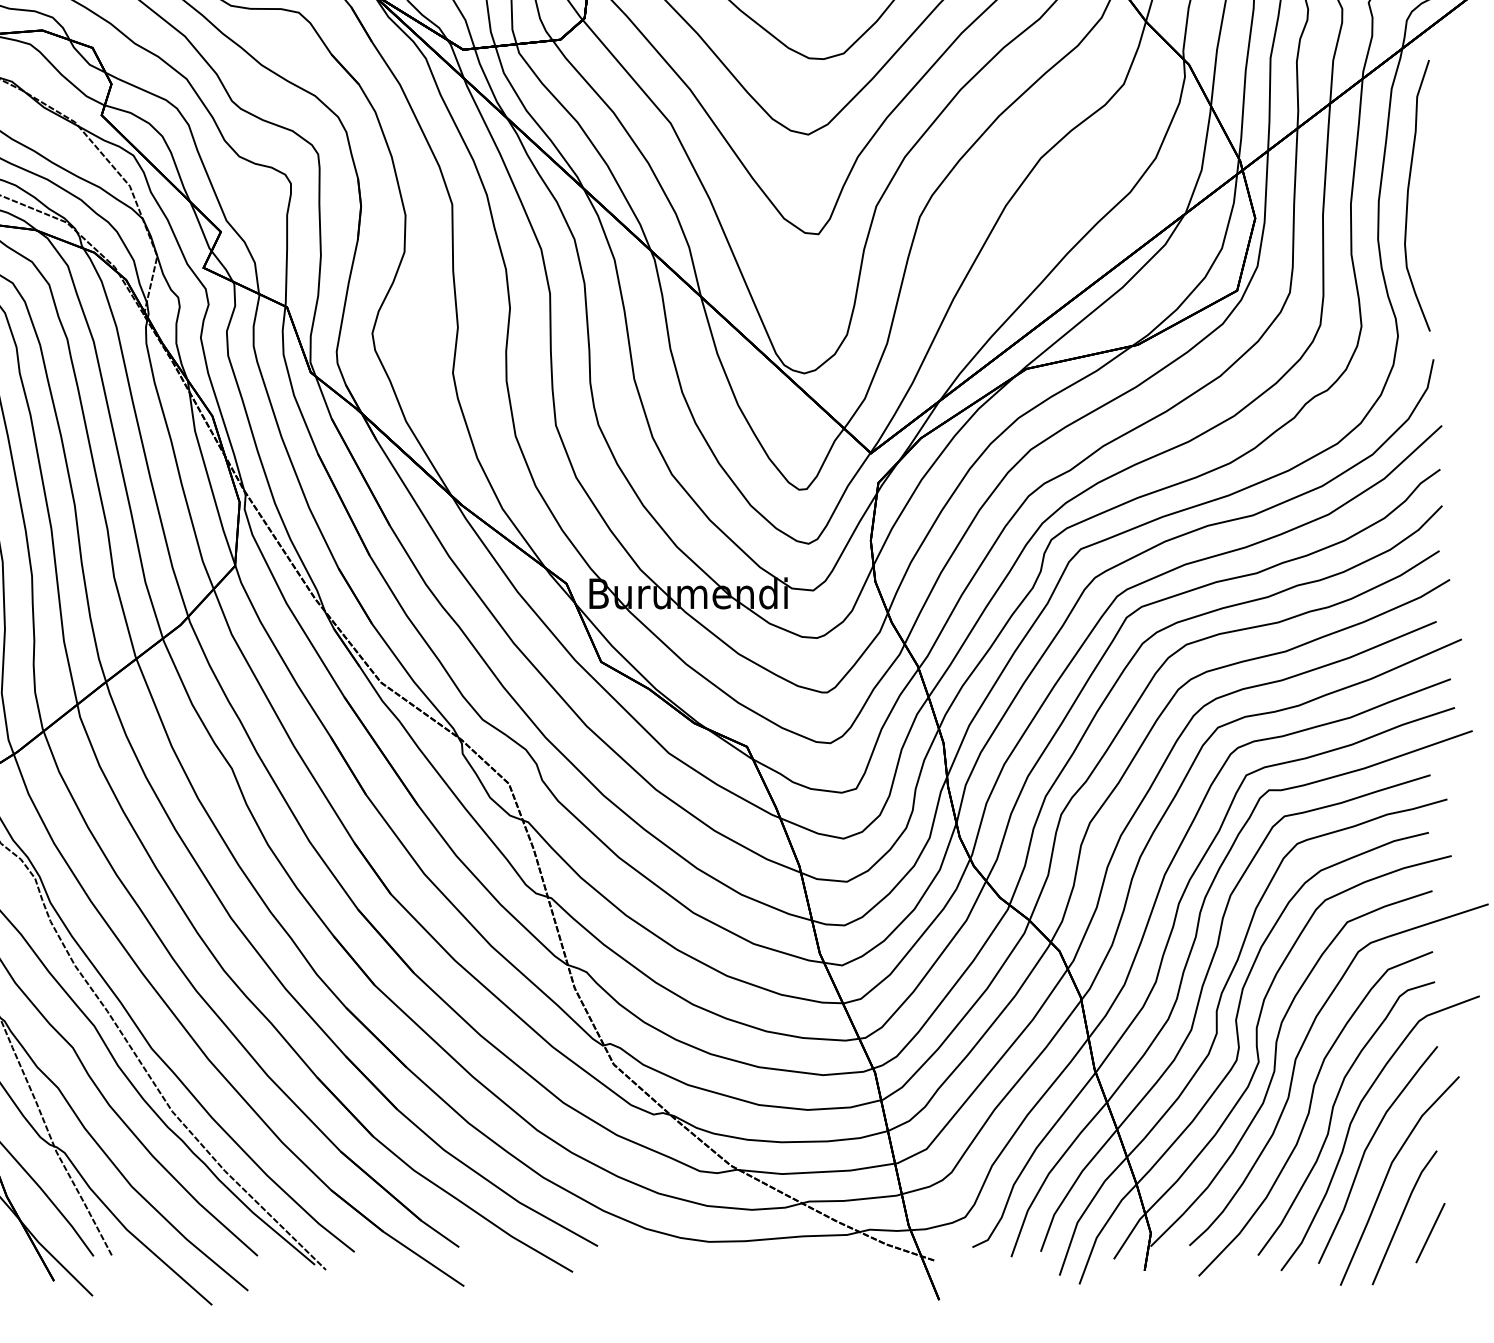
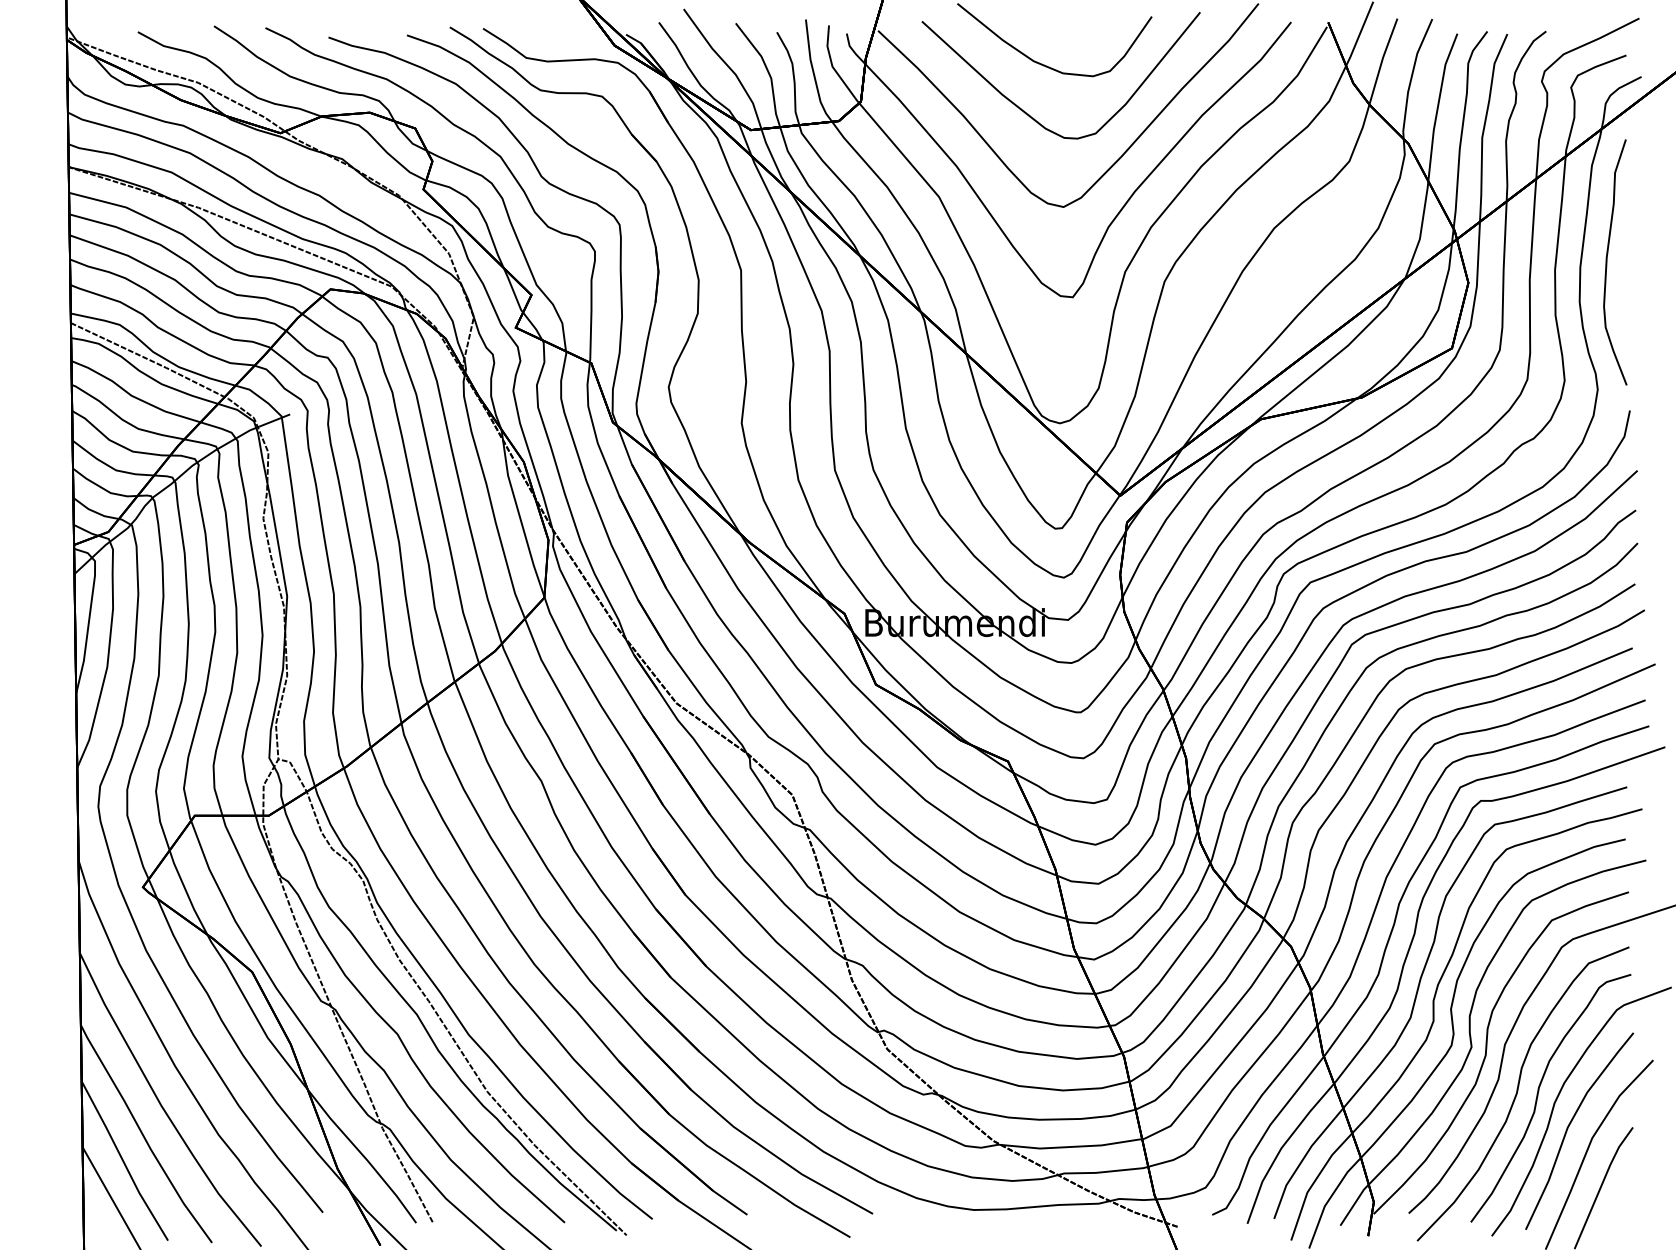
line: (1429, 1232) -> (1626, 1201), removed

